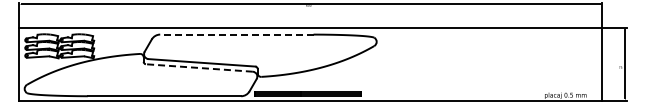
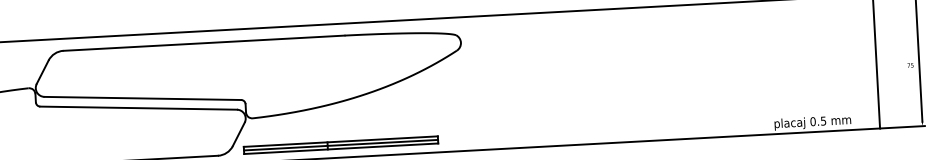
line: (236, 34) -> (203, 43), dashed -> solid
line: (199, 67) -> (138, 107), dashed -> solid

